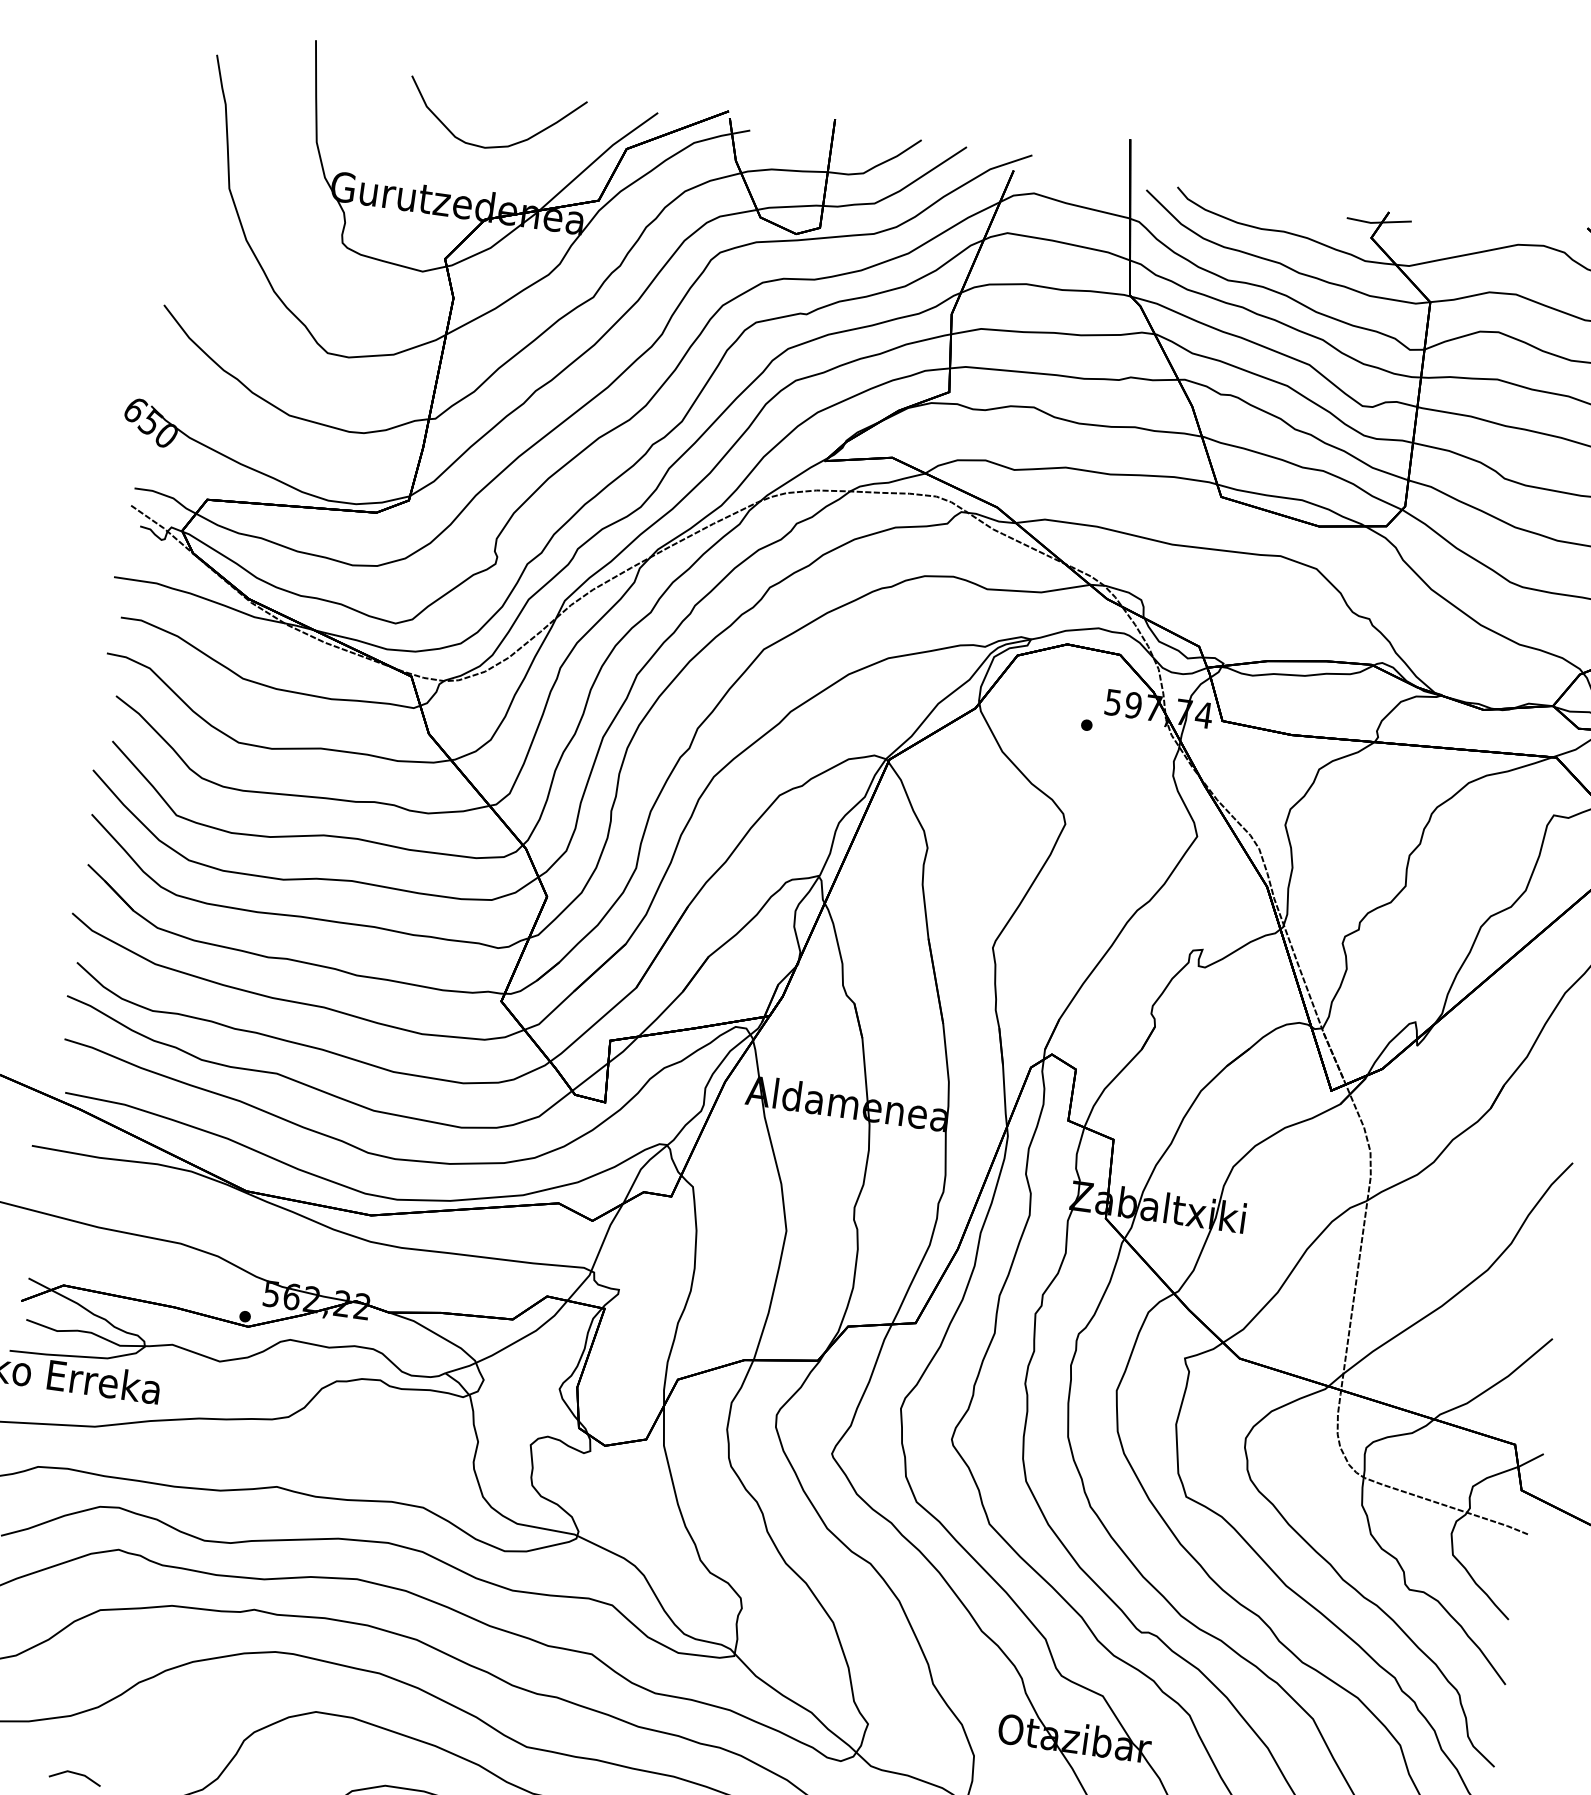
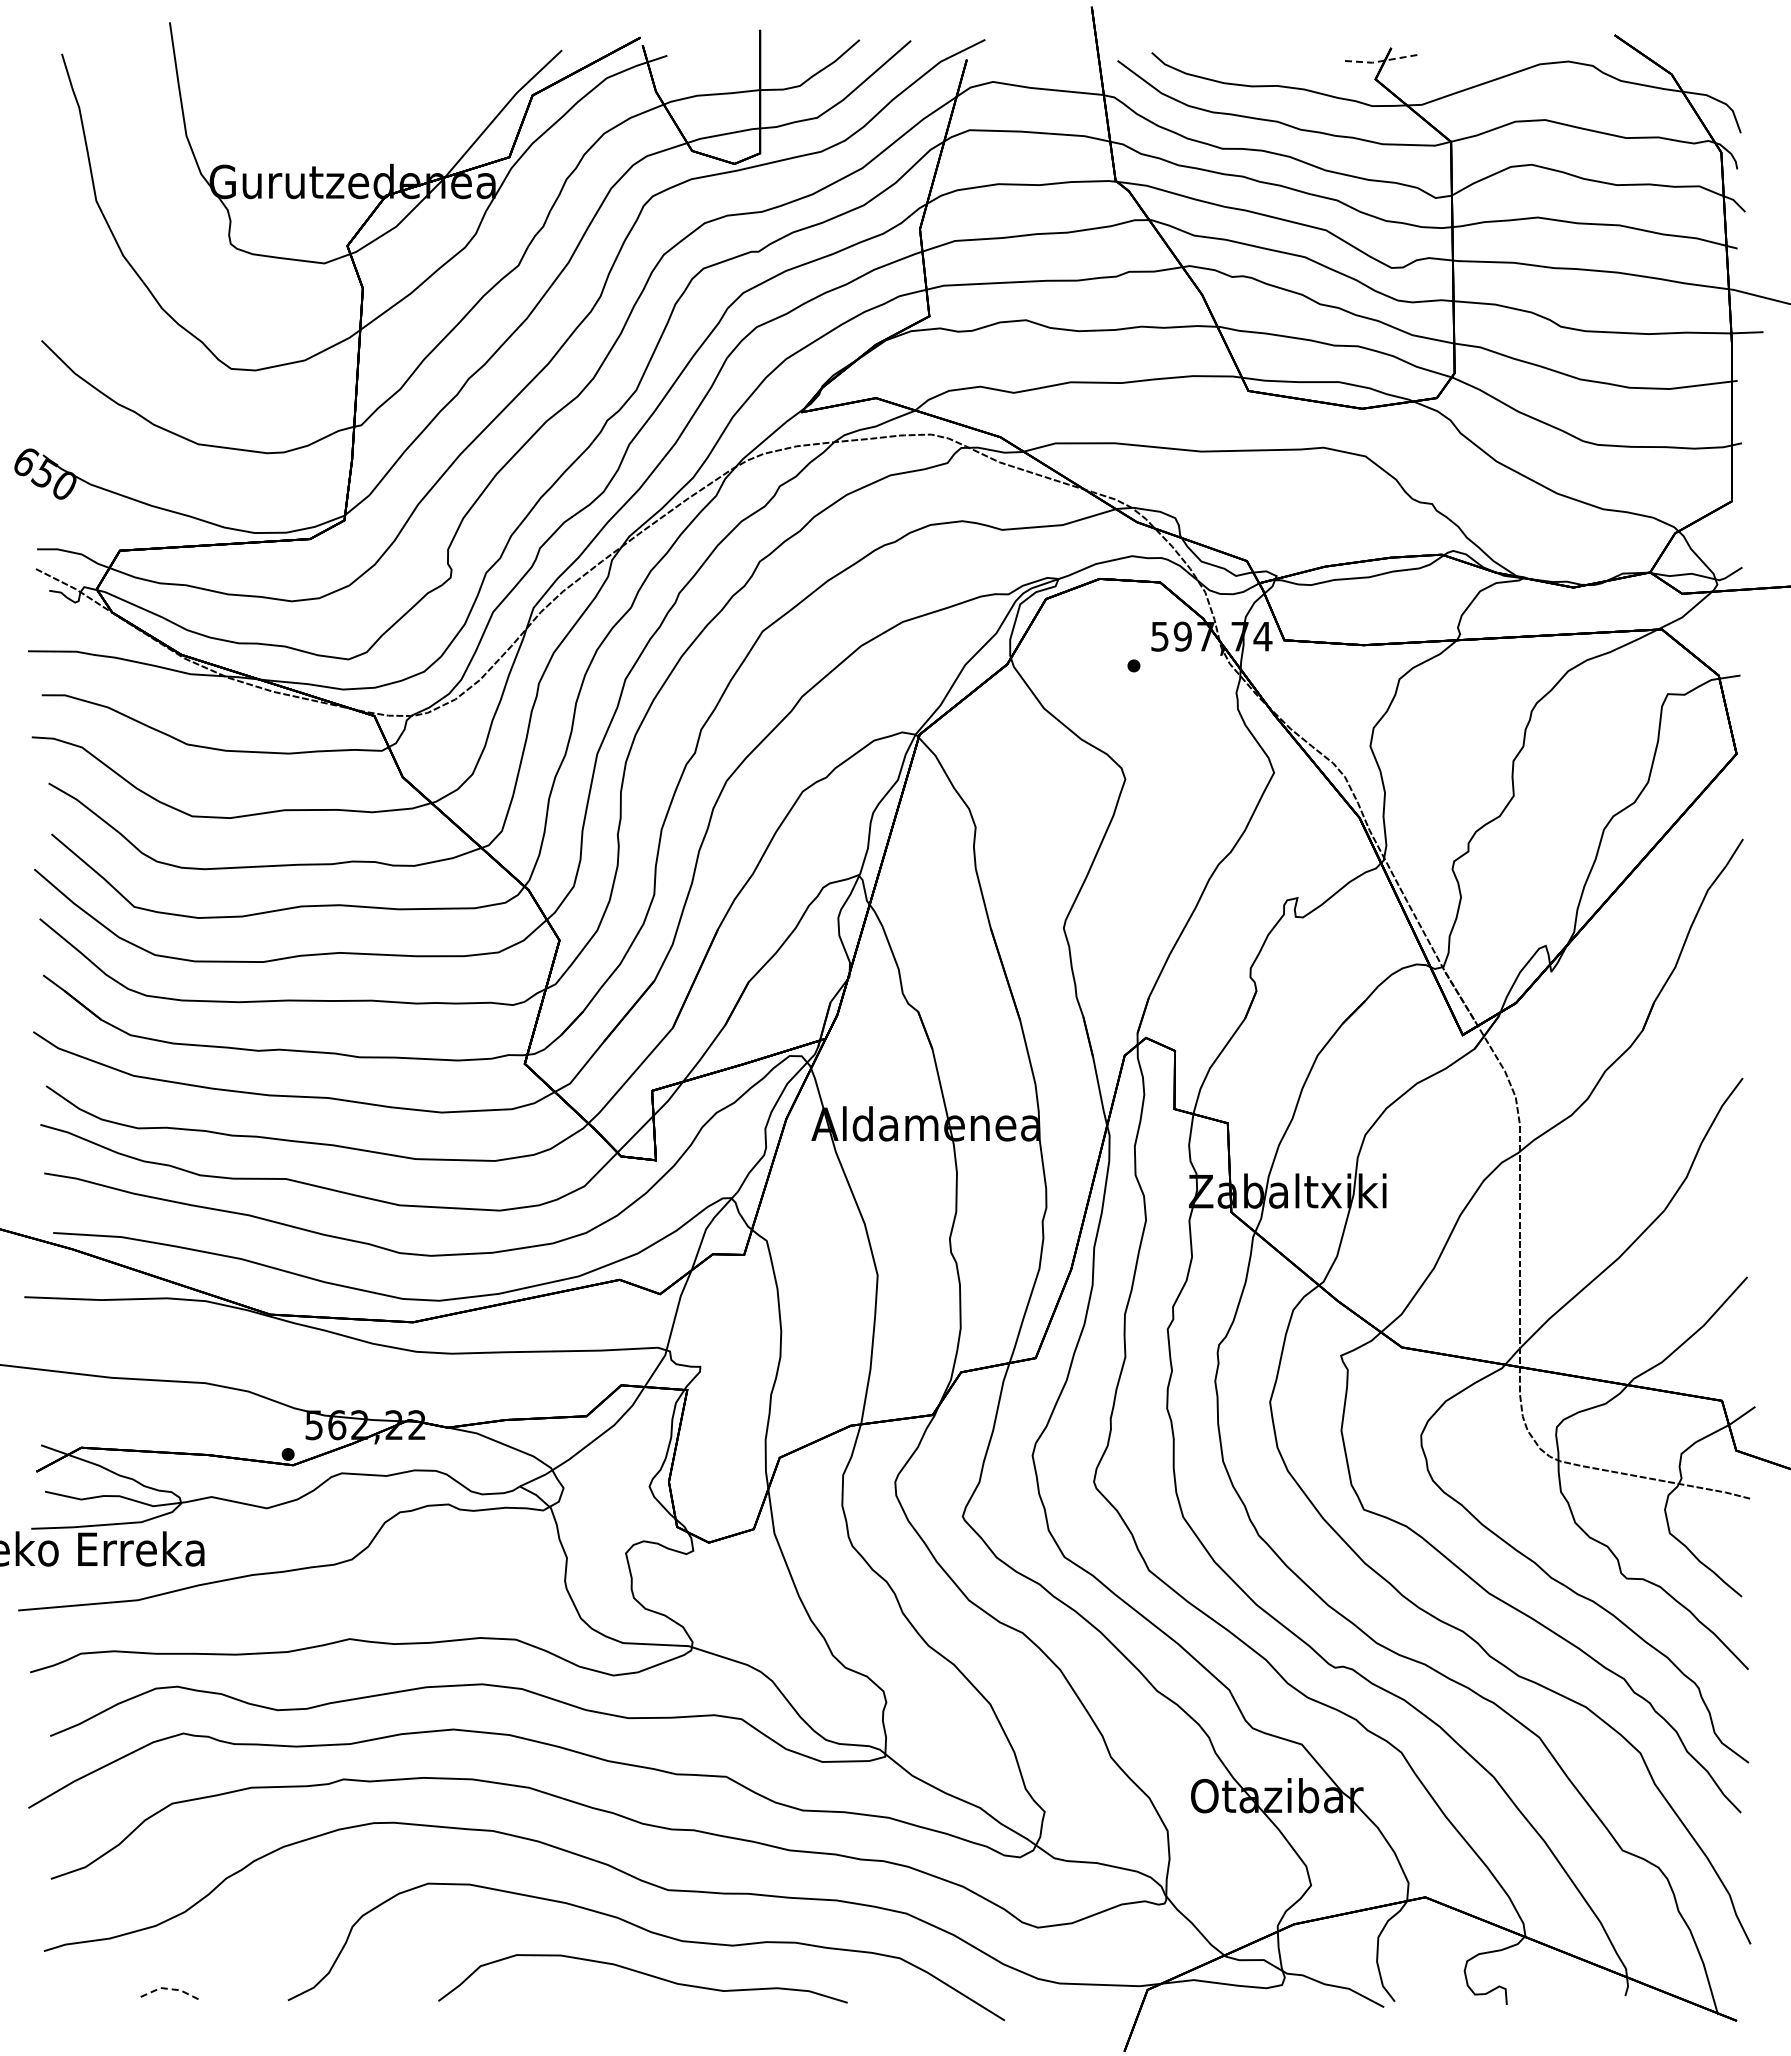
curve: (494, 146) -> (385, 112), removed
line: (1378, 222) -> (1381, 61), solid -> dashed
line: (76, 1773) -> (170, 1989), solid -> dashed

